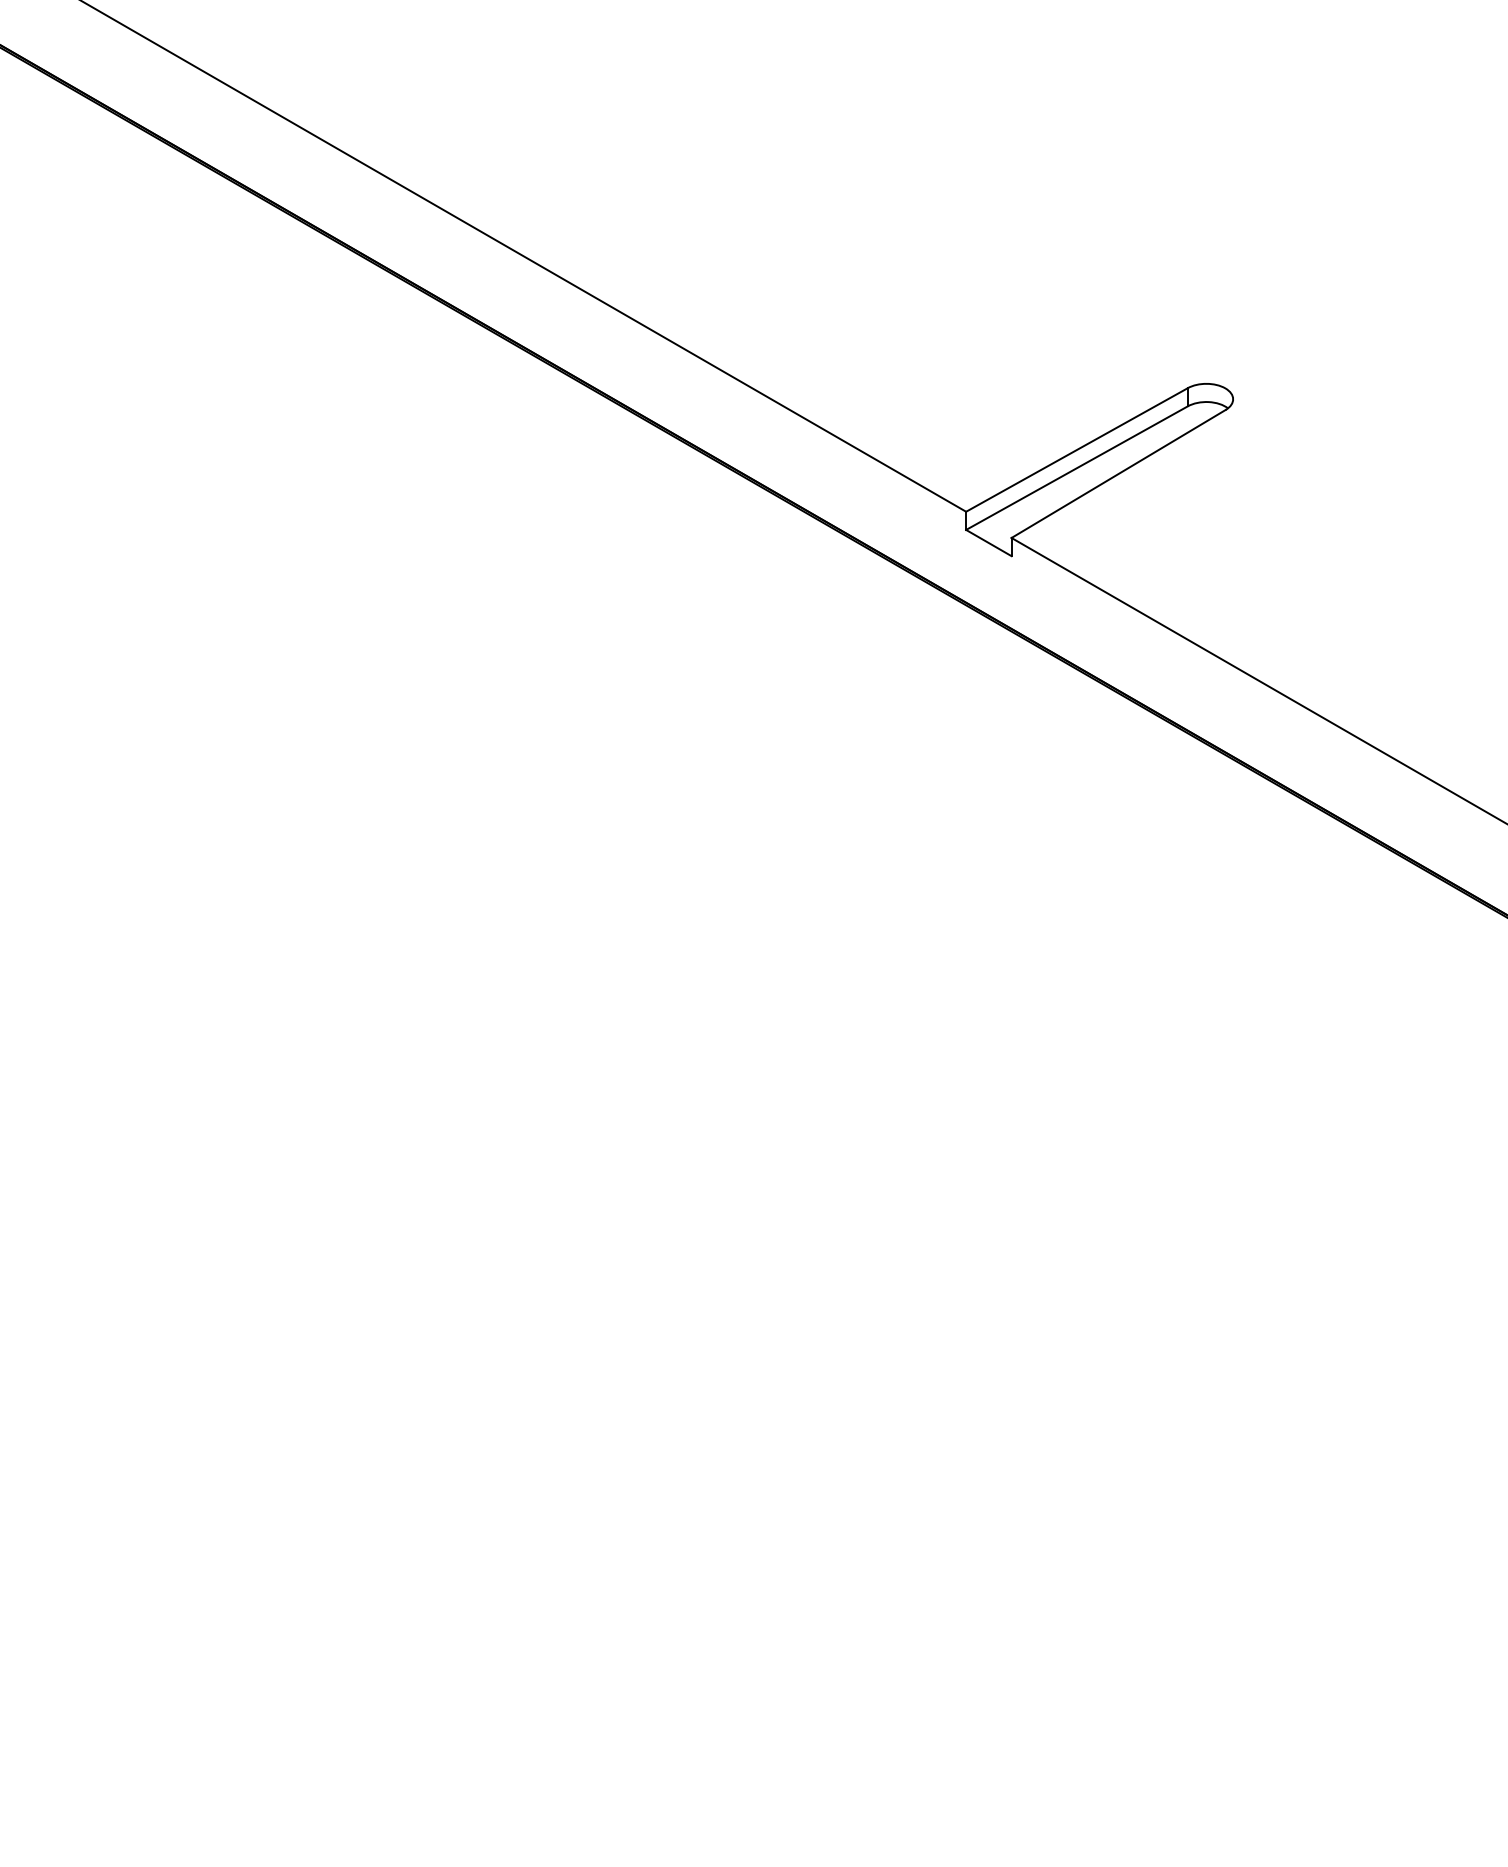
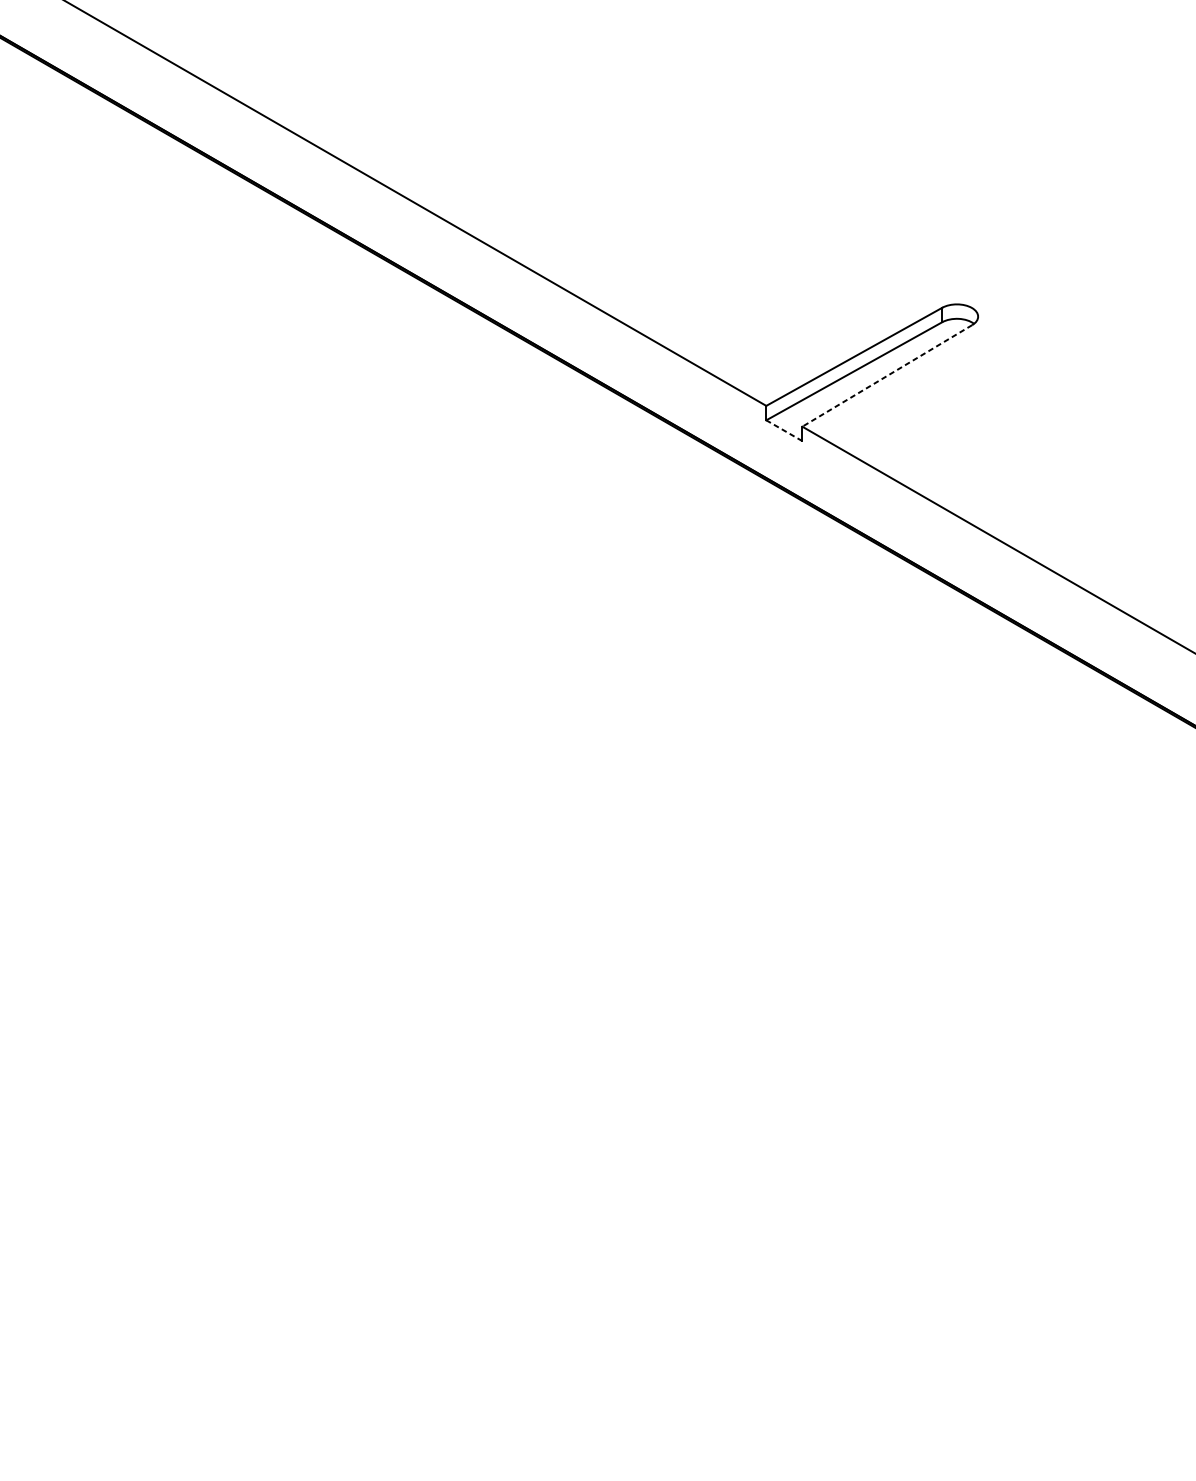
line: (1118, 473) -> (887, 375), solid -> dashed
line: (988, 542) -> (784, 430), solid -> dashed

